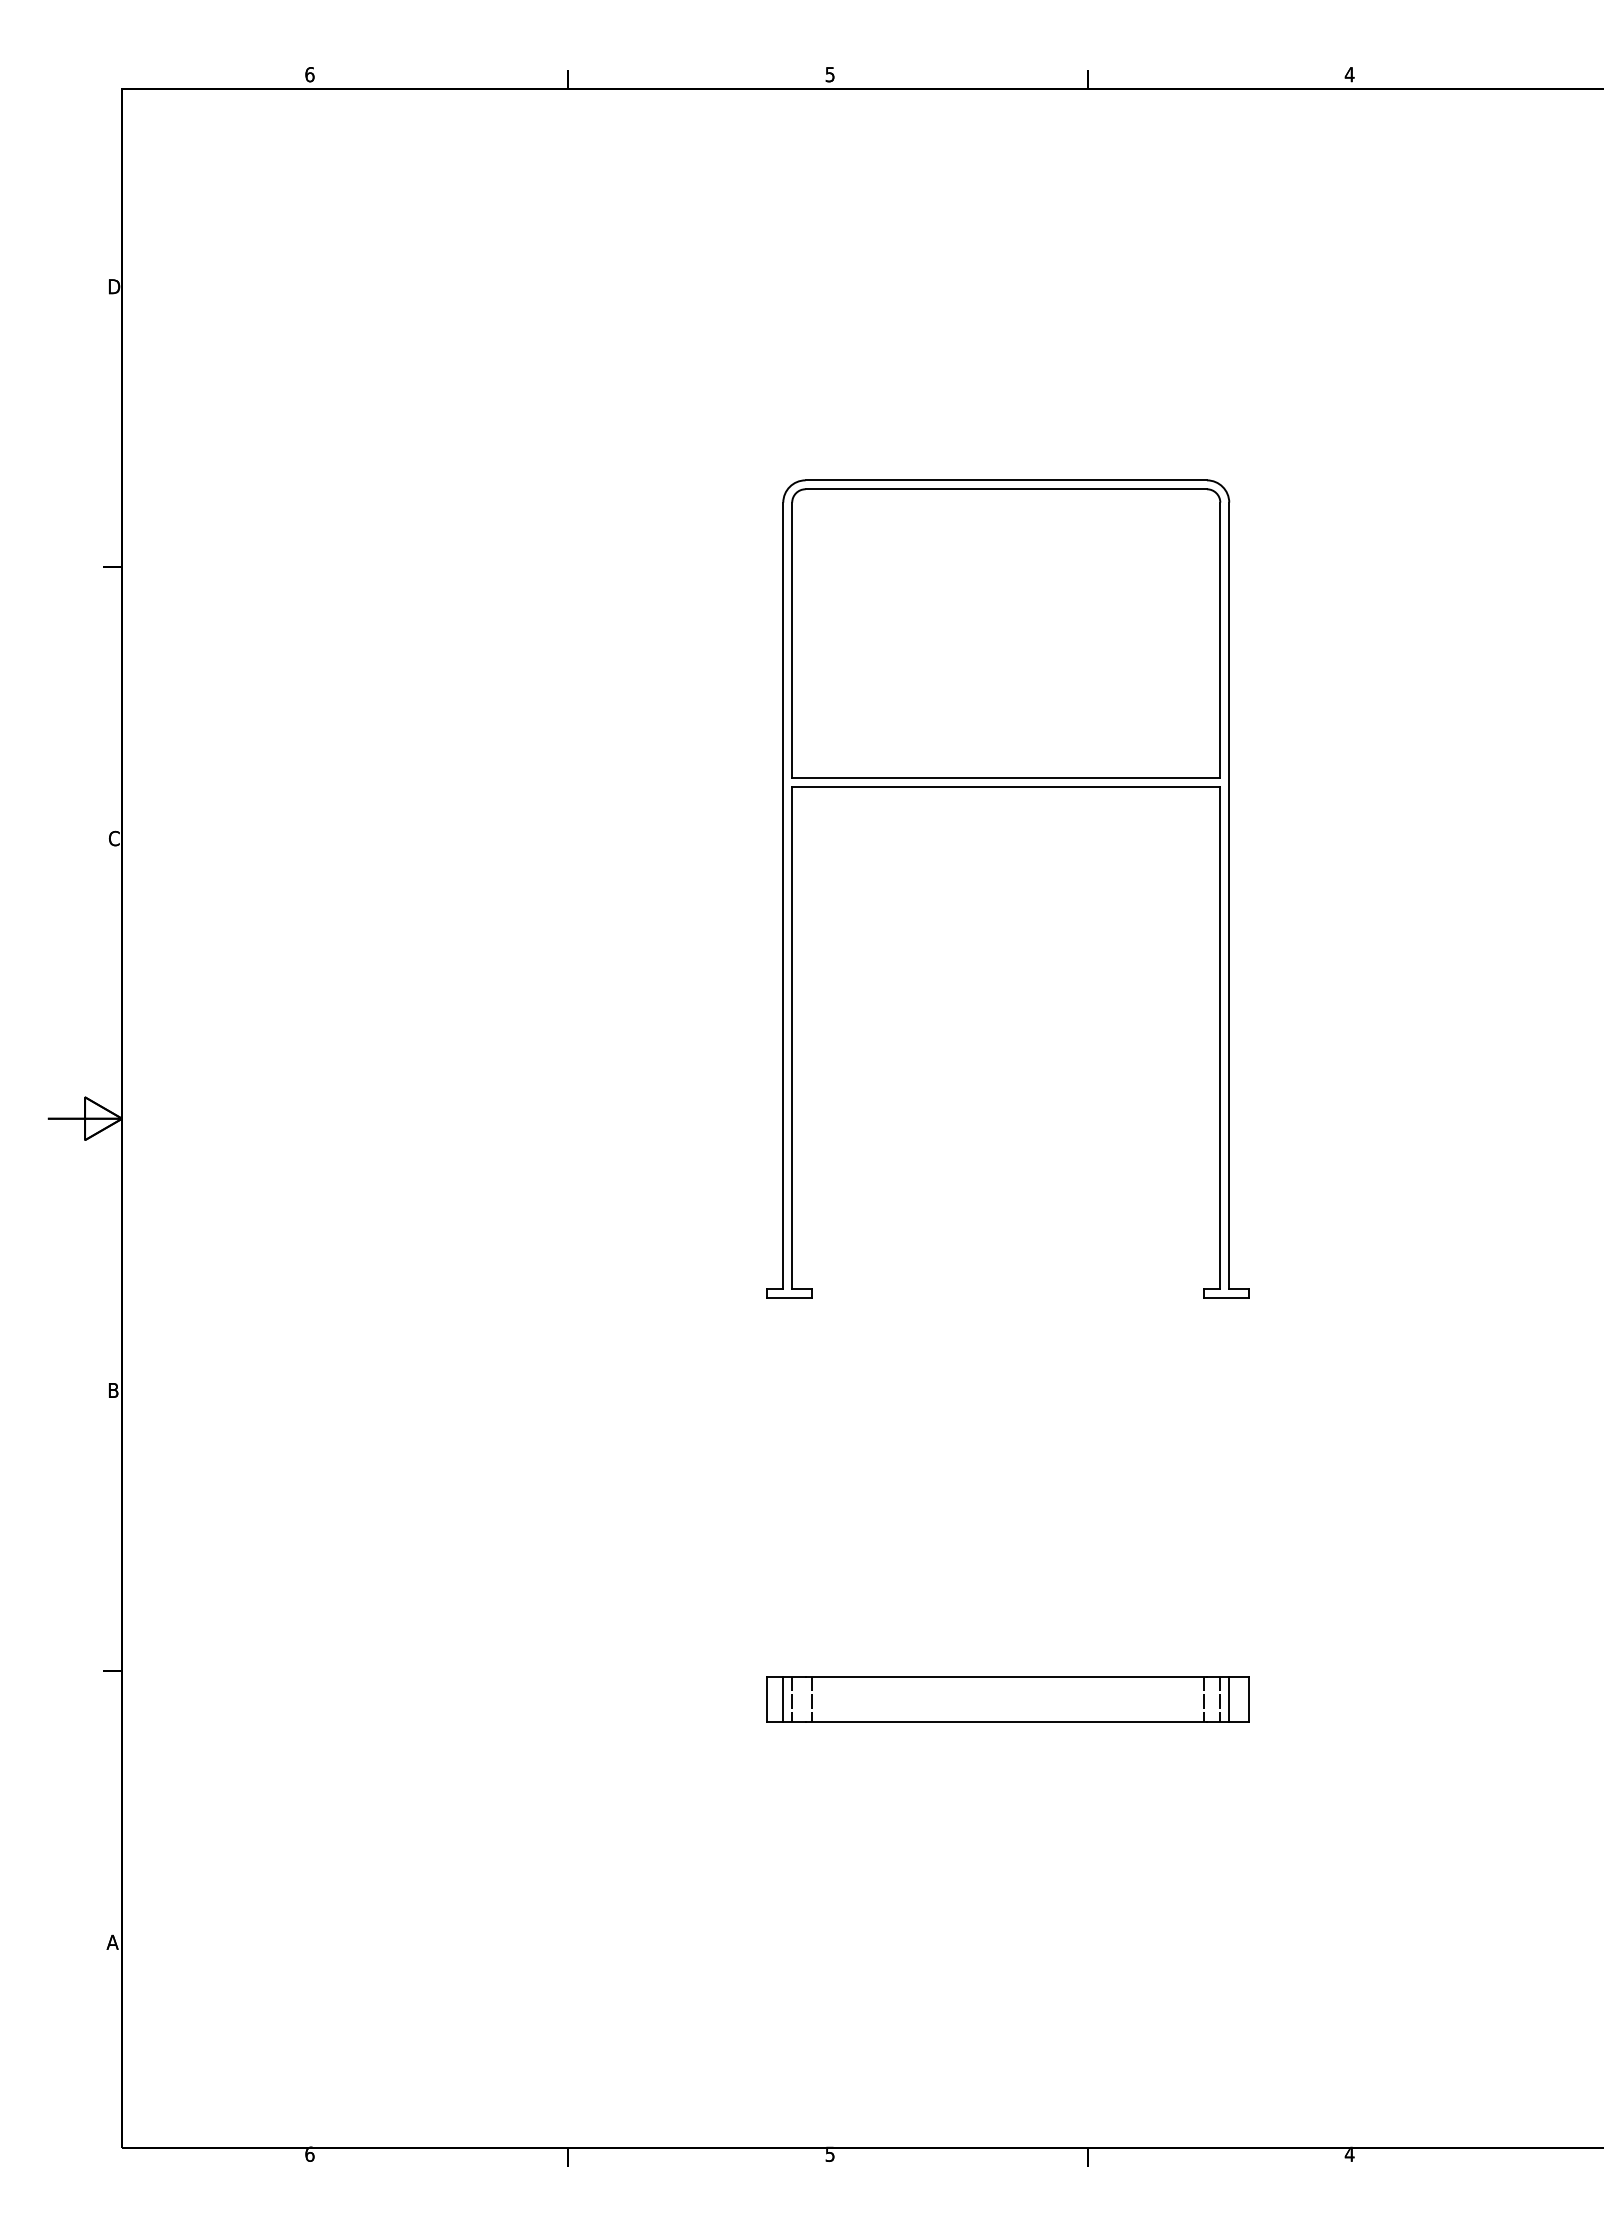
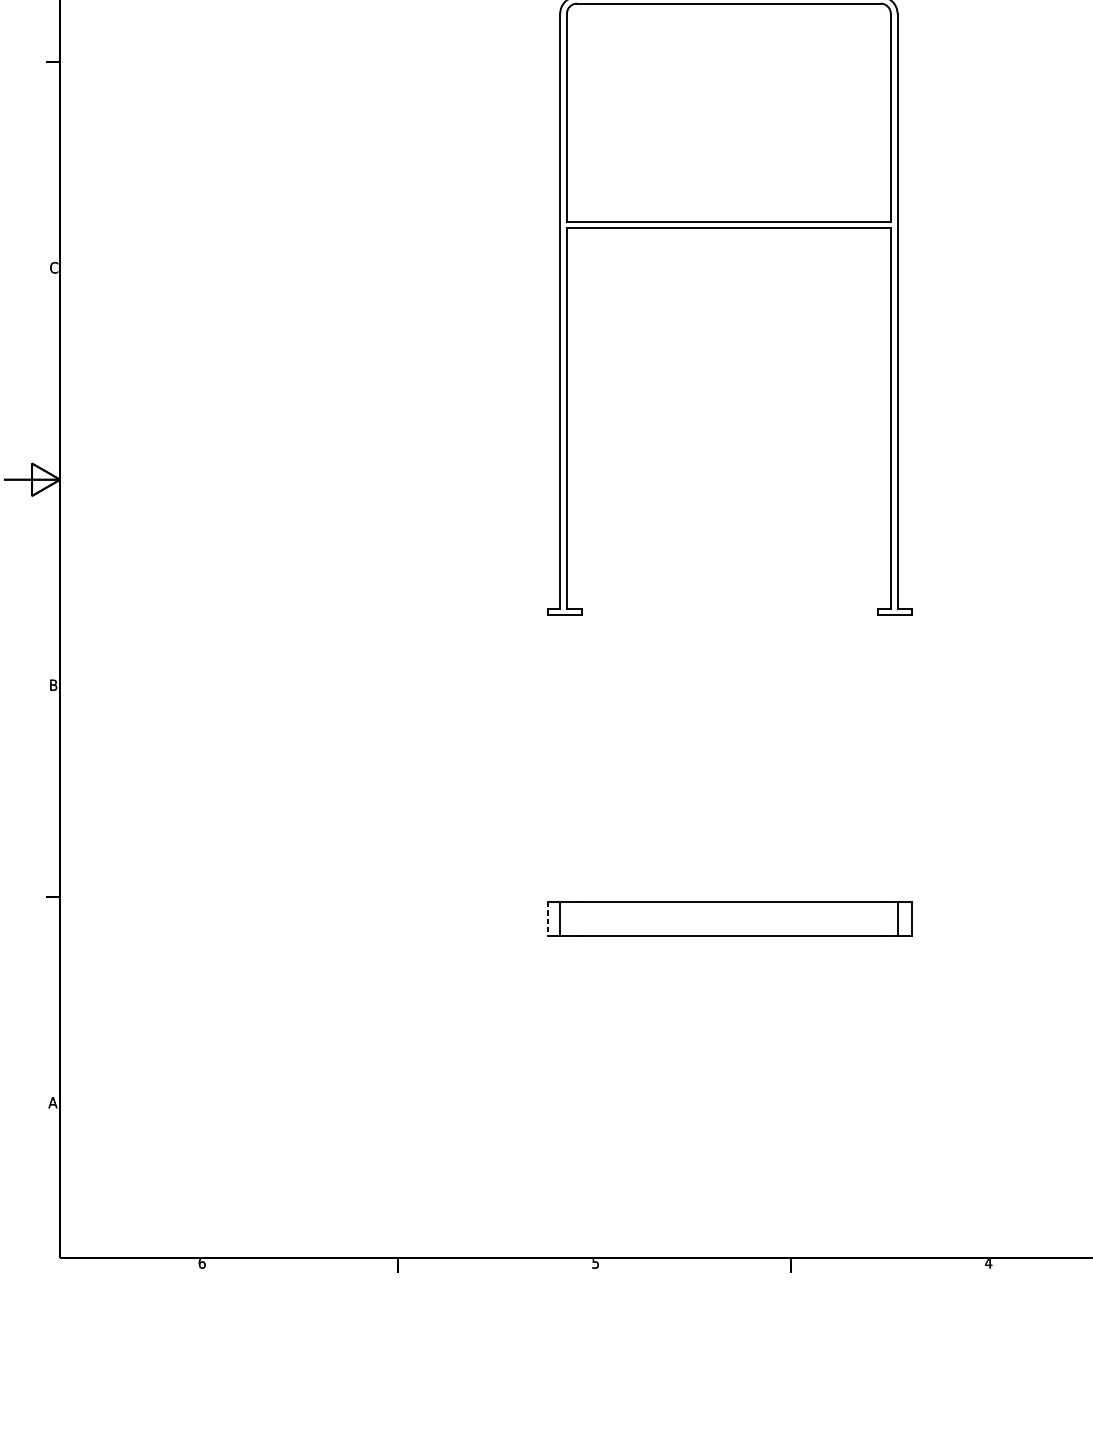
line: (792, 1698) -> (567, 918), removed
line: (811, 1698) -> (581, 918), removed
line: (1203, 1698) -> (878, 918), removed
line: (1220, 1698) -> (890, 918), removed
line: (766, 1699) -> (547, 919), solid -> dashed

